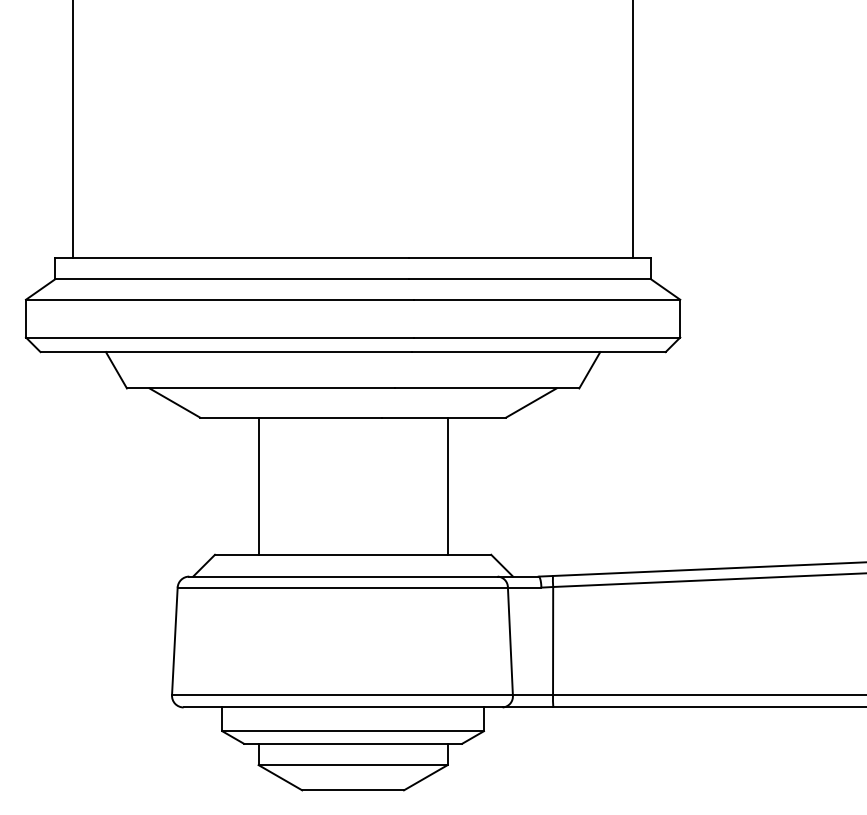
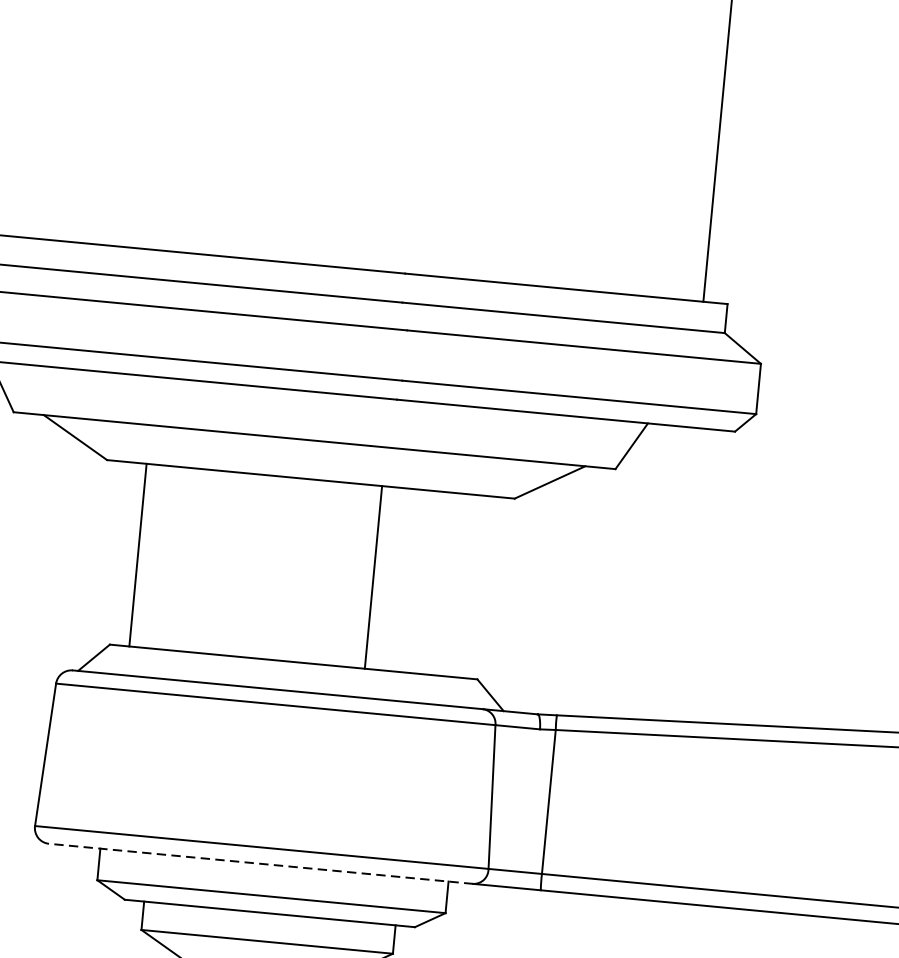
line: (258, 485) -> (137, 554), moved
line: (447, 485) -> (373, 576), moved
line: (343, 707) -> (261, 863), solid -> dashed

